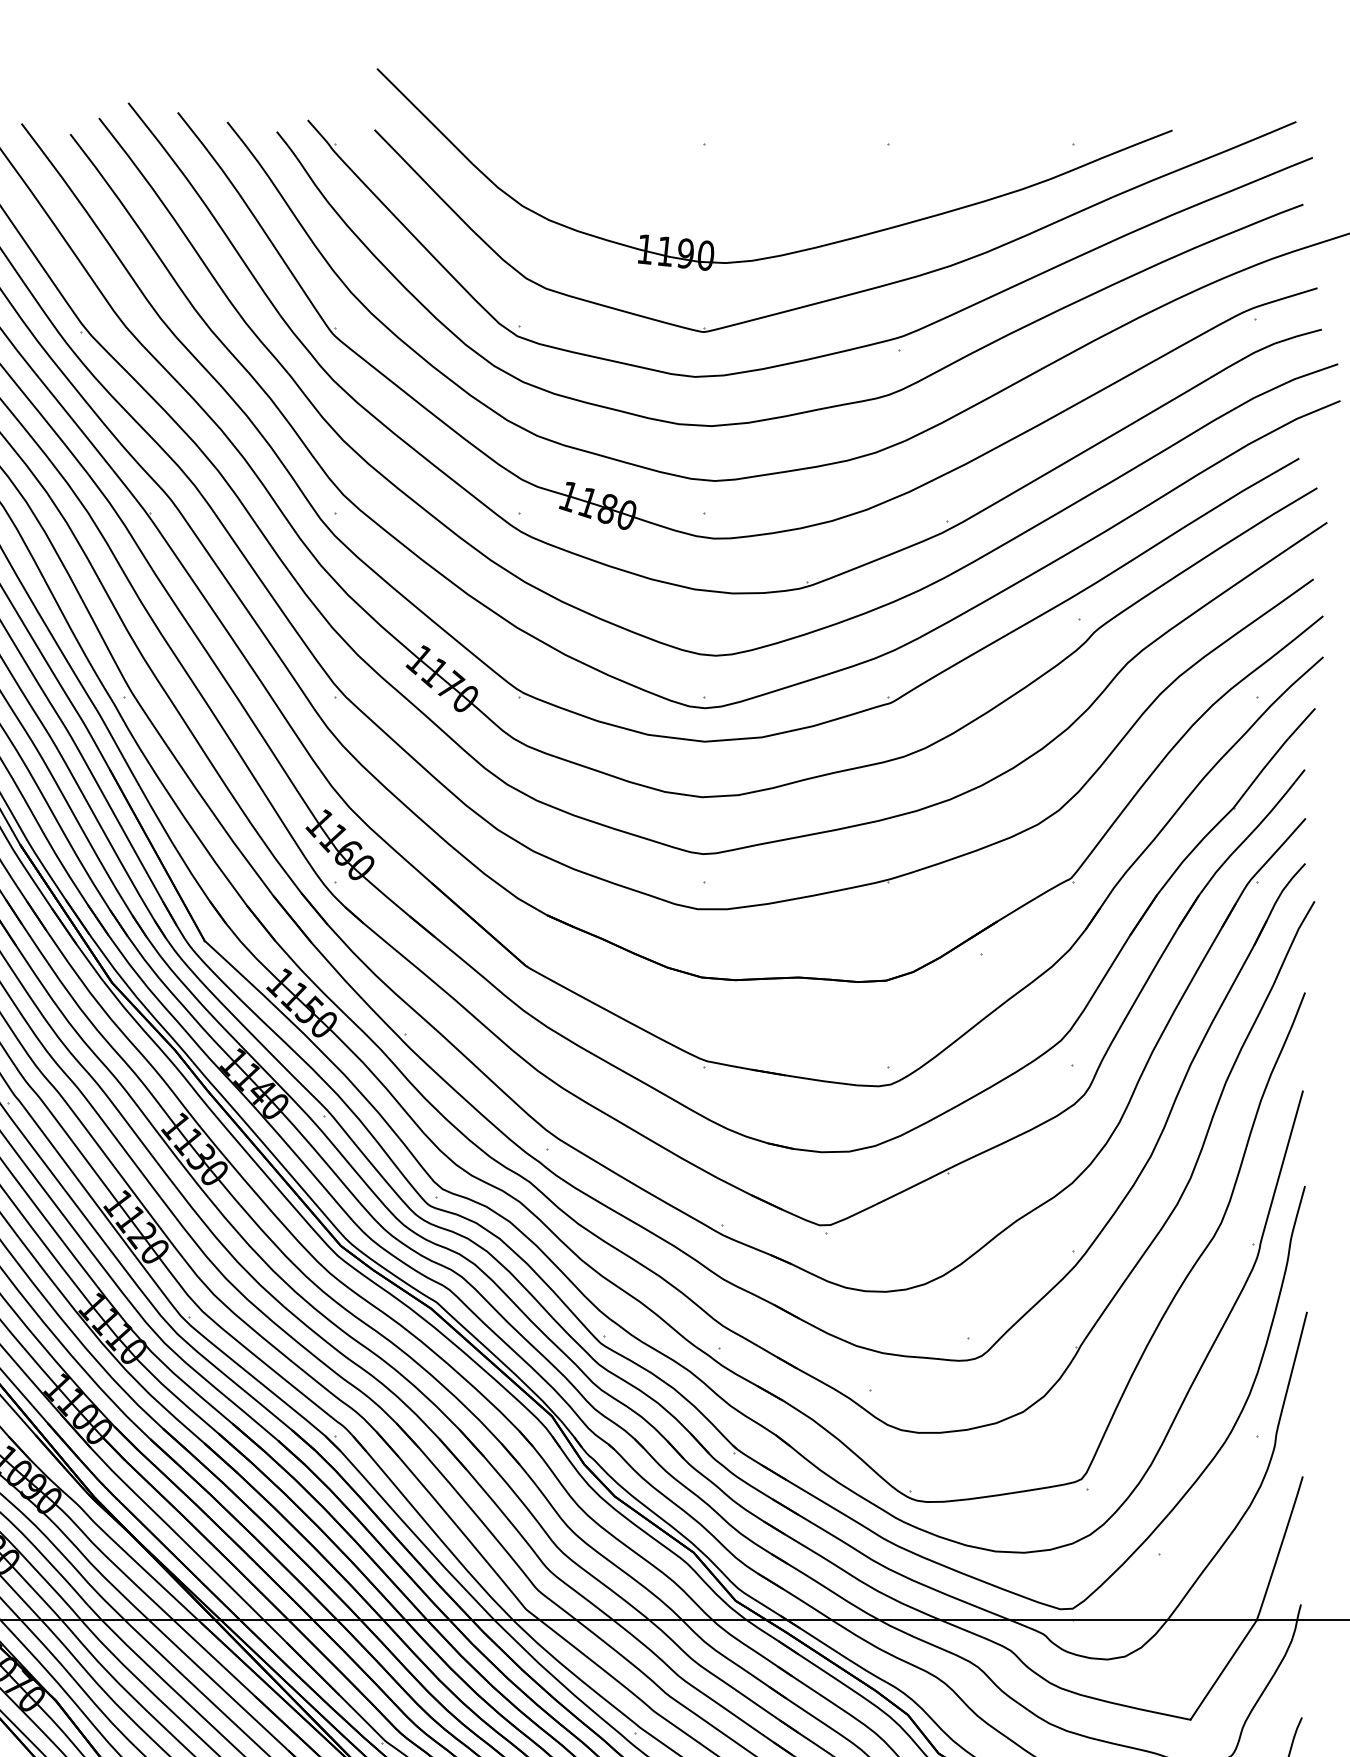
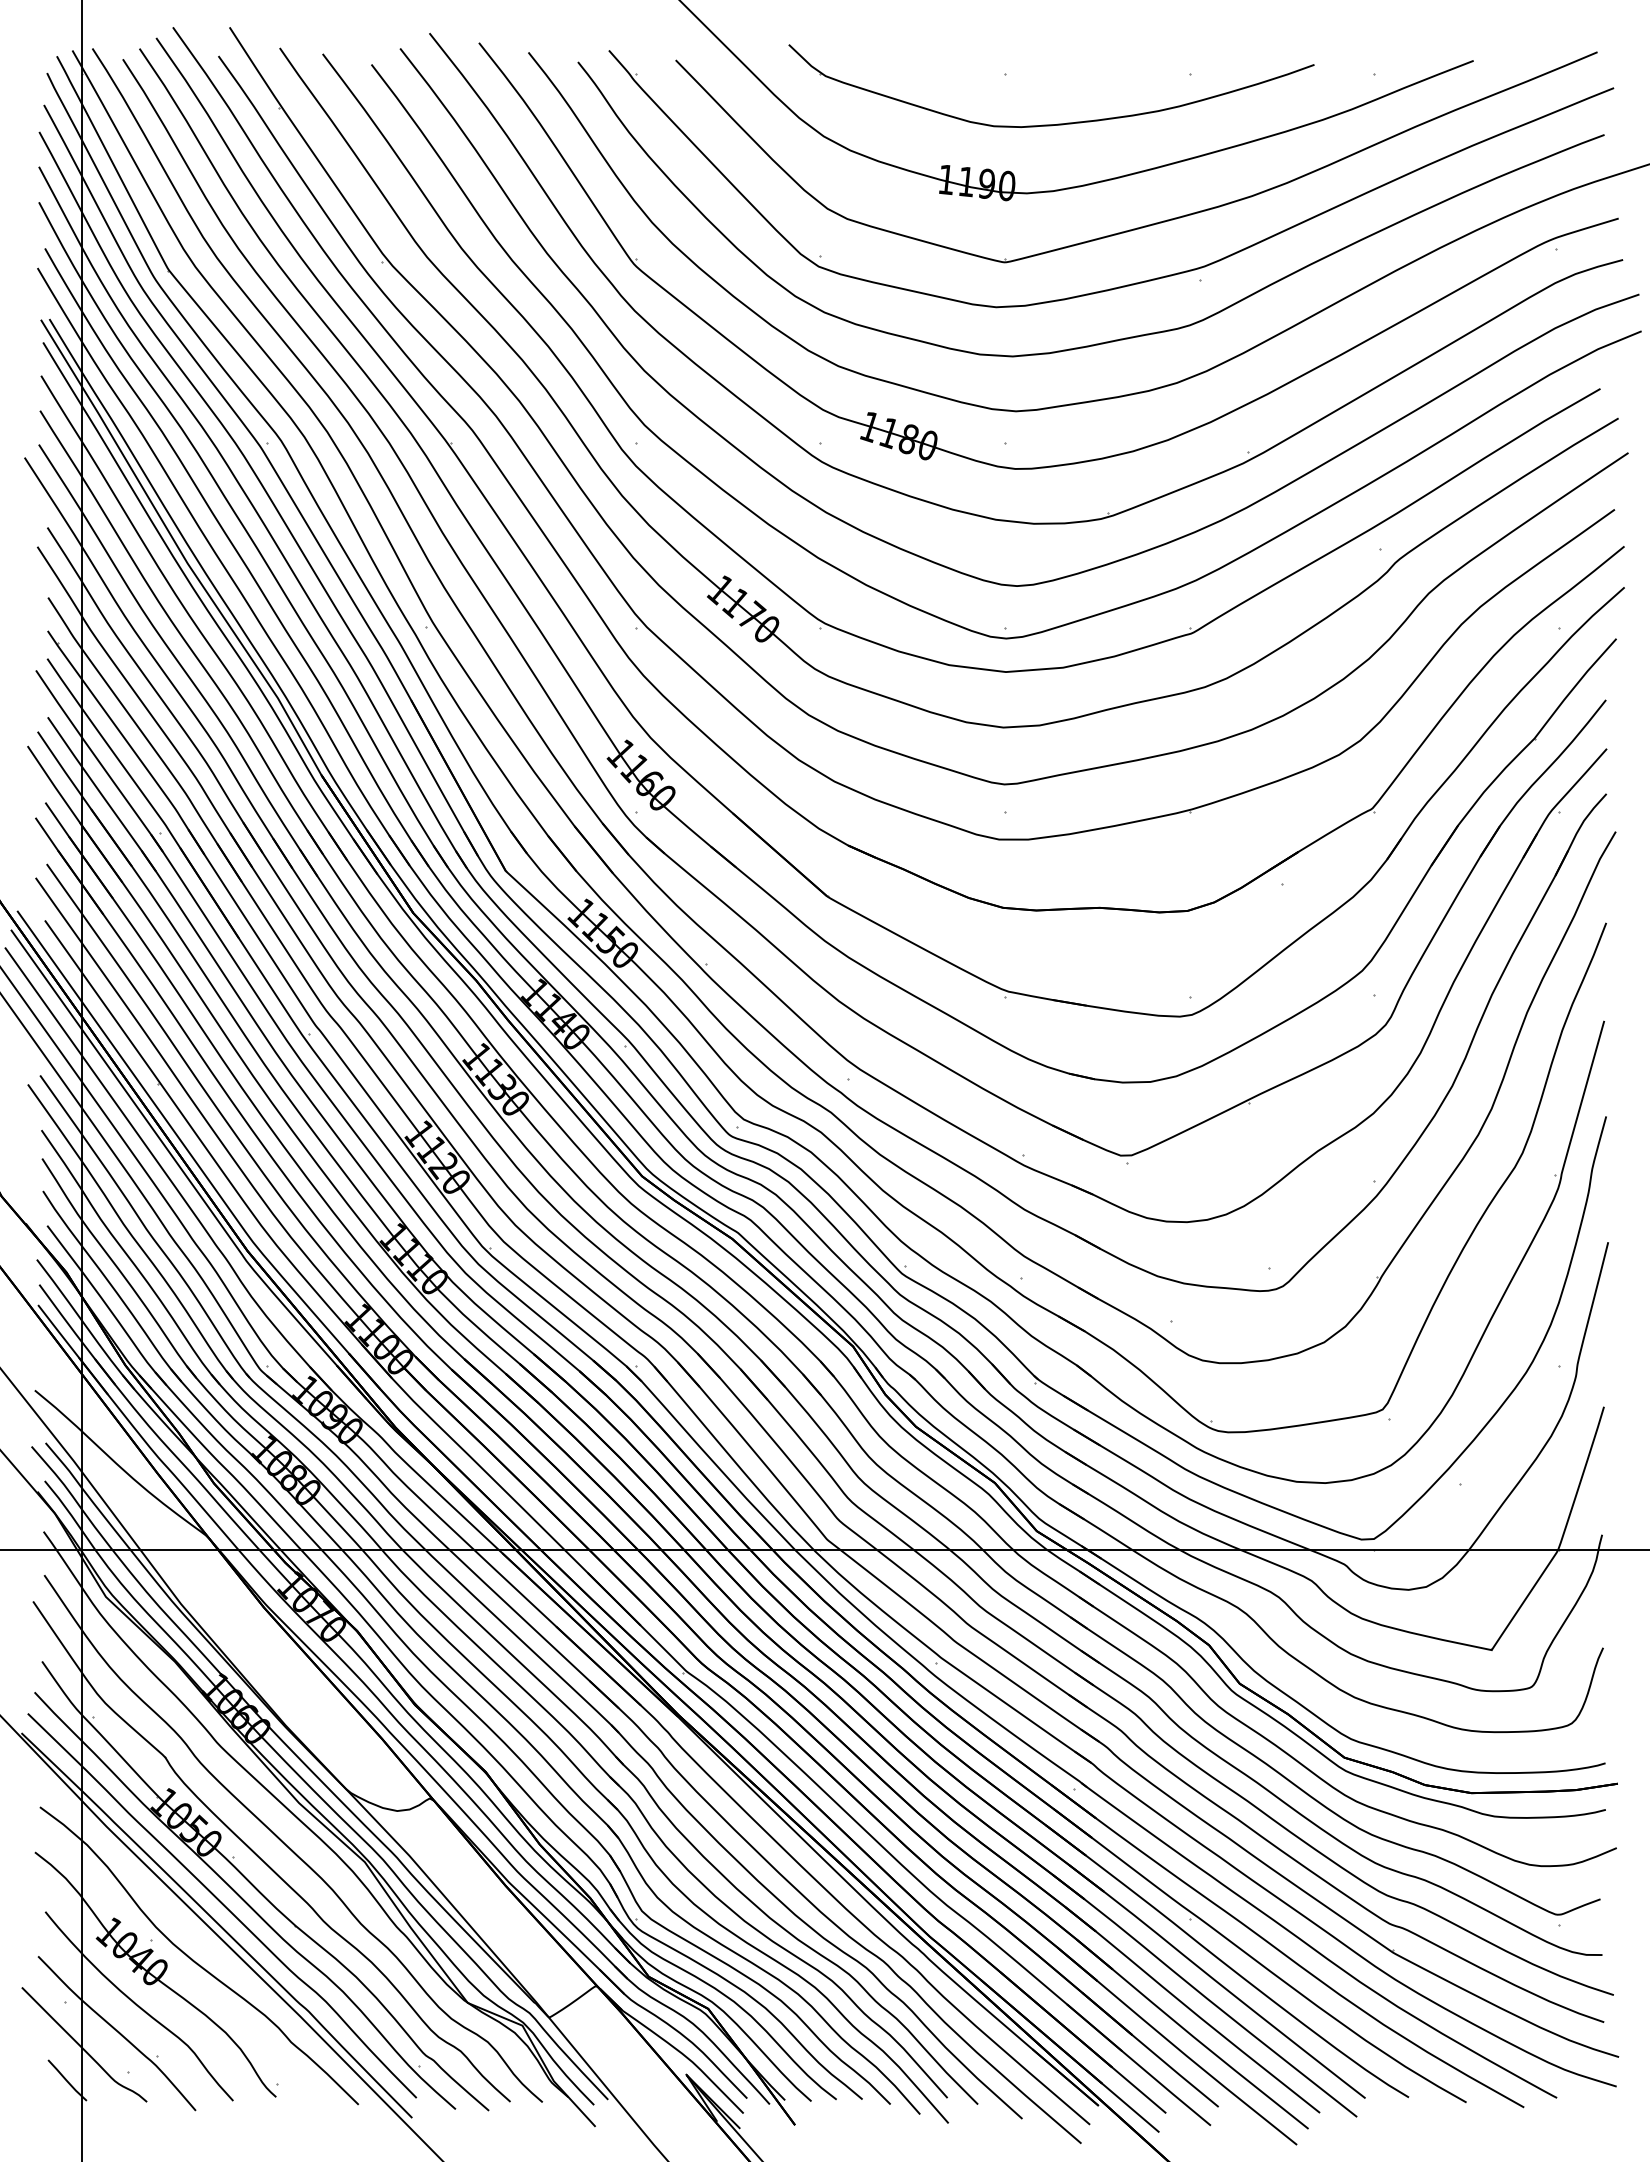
part: (756, 193) -> (1057, 123), added

